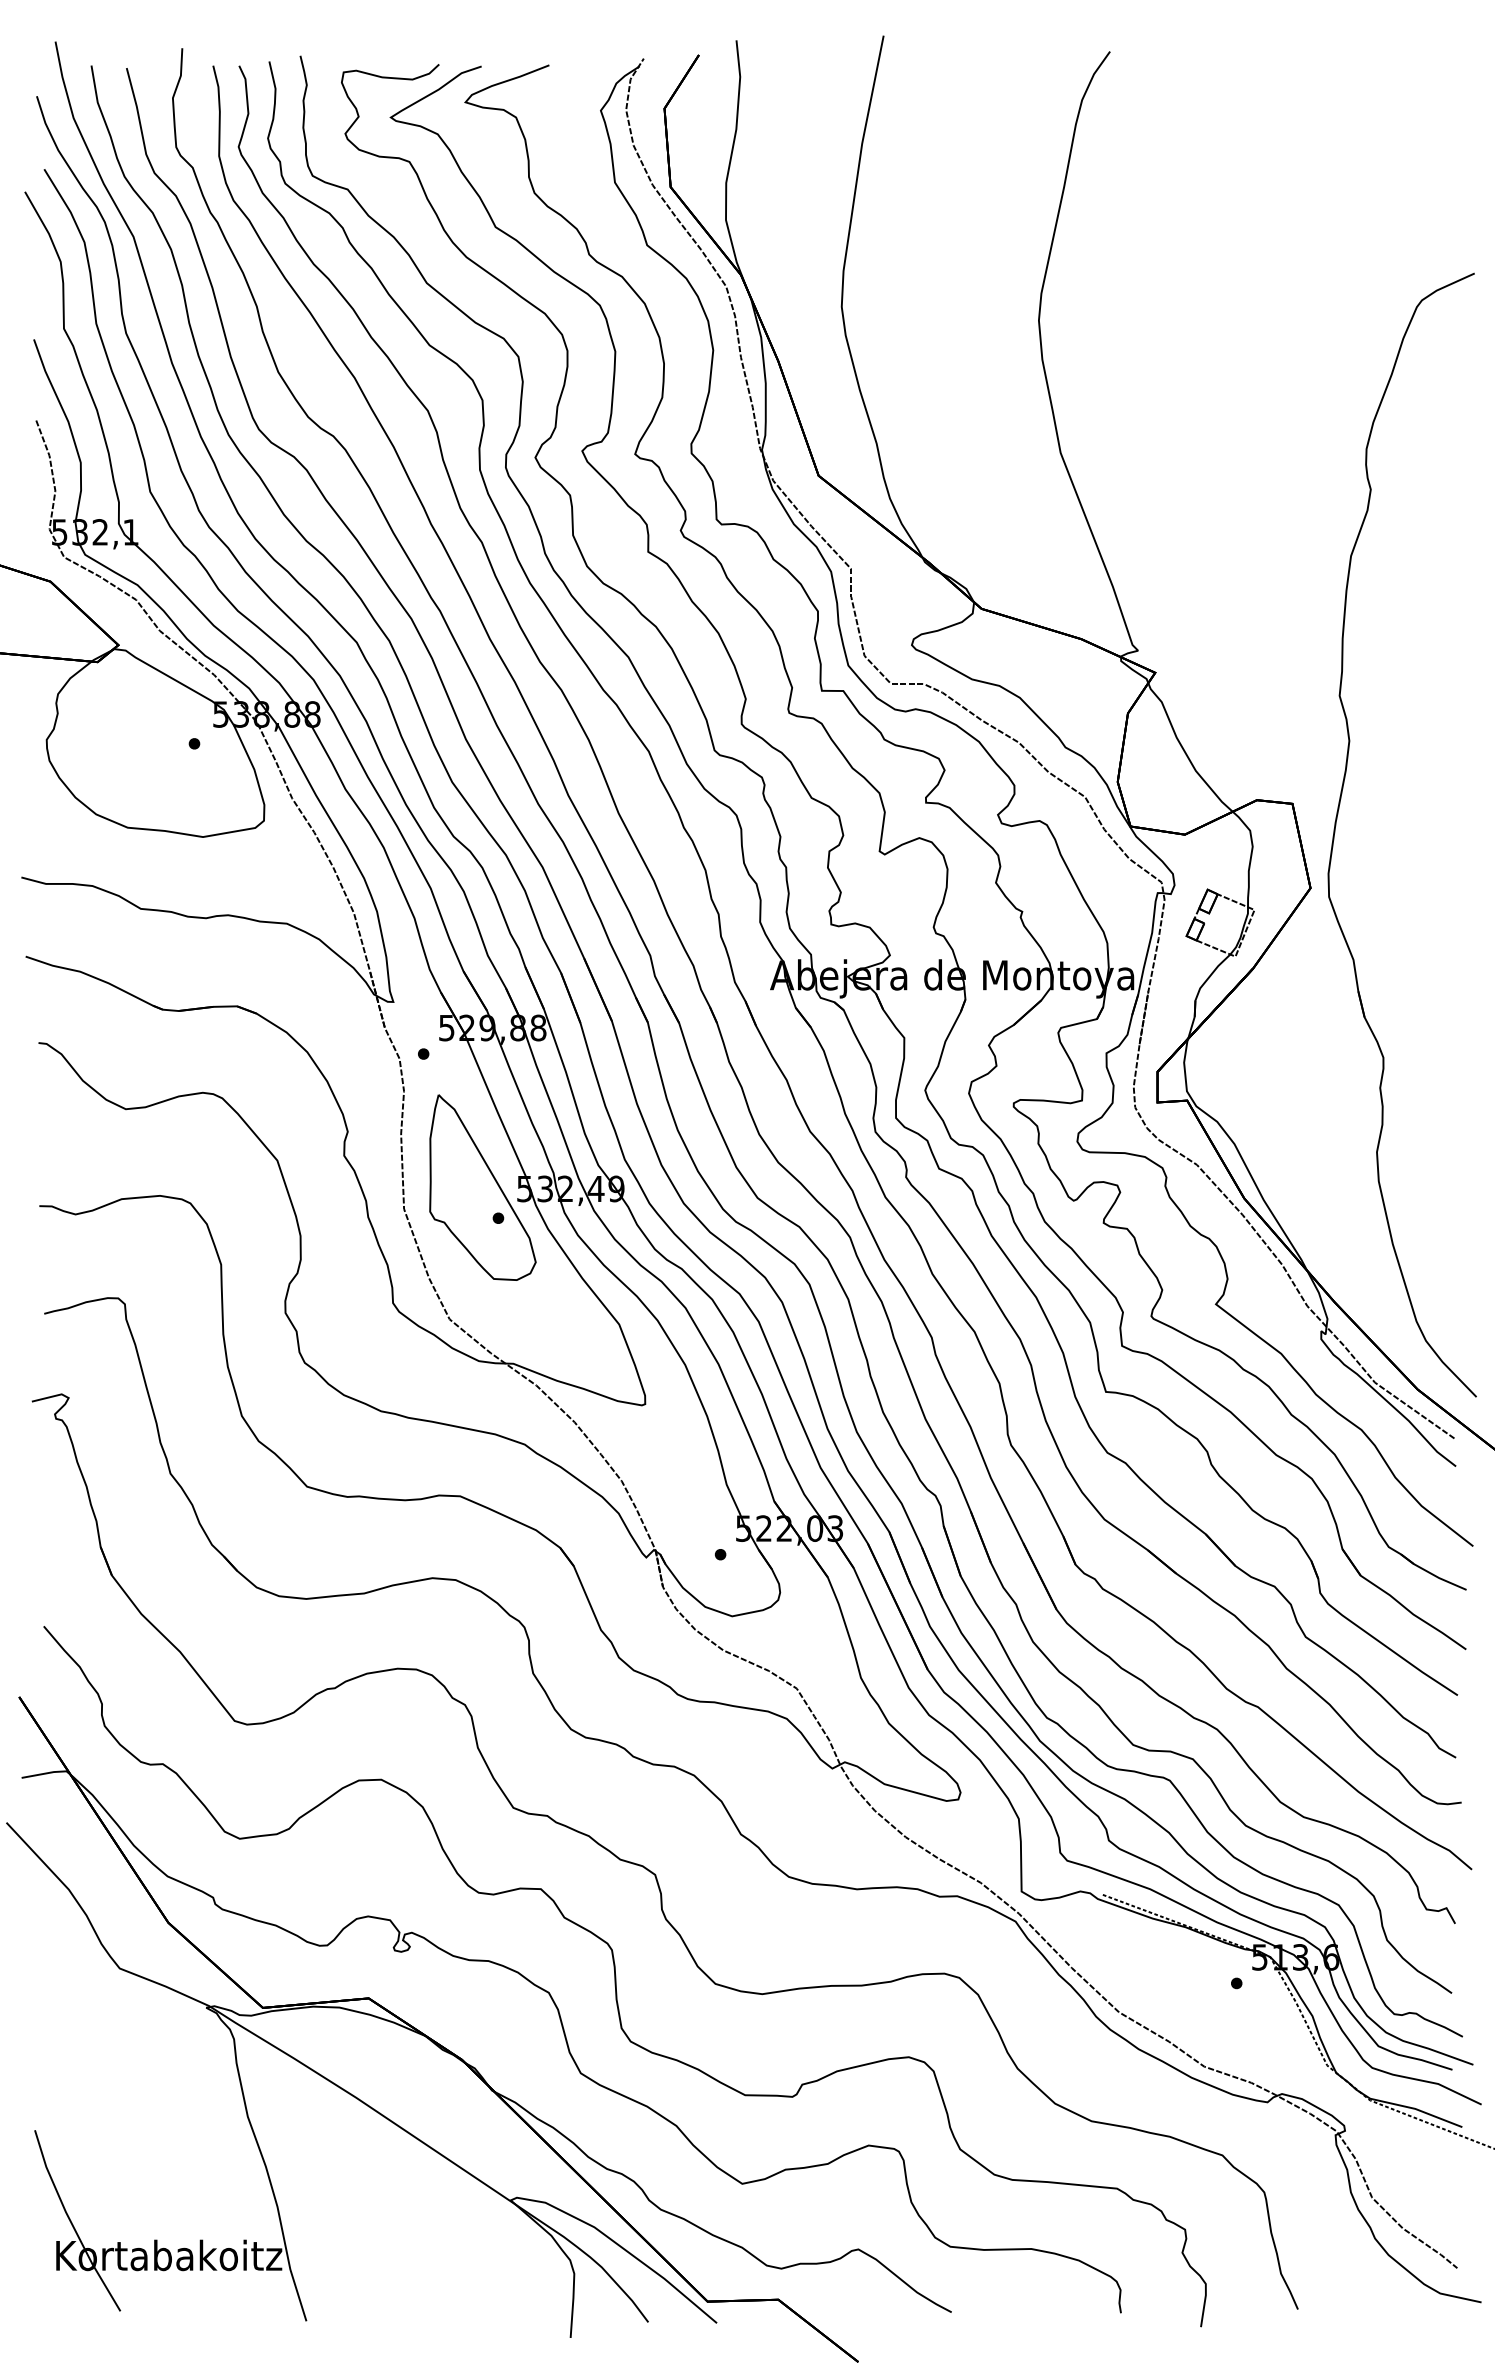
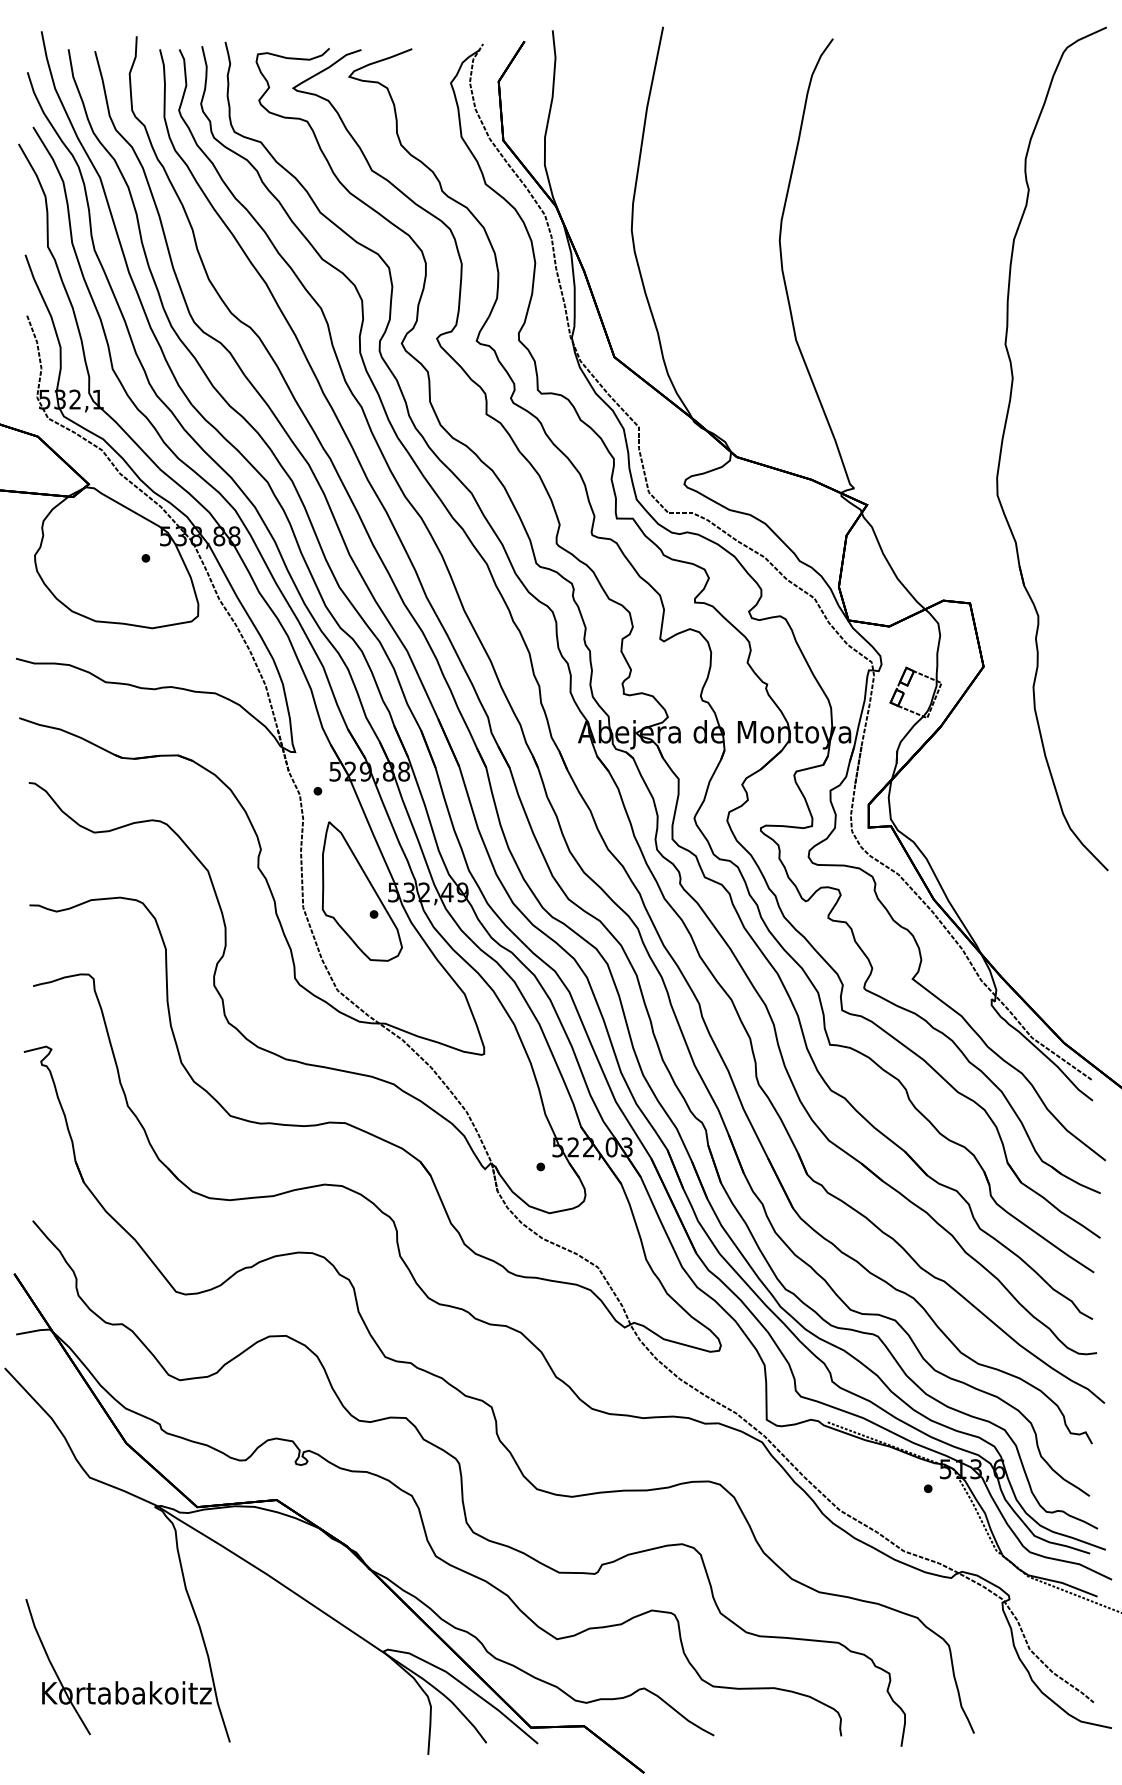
part: (1336, 825) -> (1003, 441), moved

